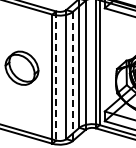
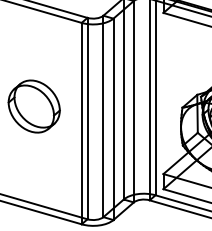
line: (56, 75) -> (88, 117), dashed -> solid
line: (72, 76) -> (113, 119), dashed -> solid

